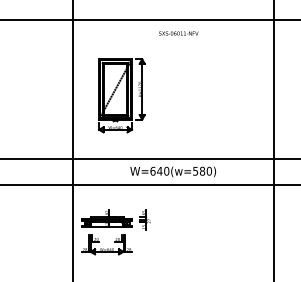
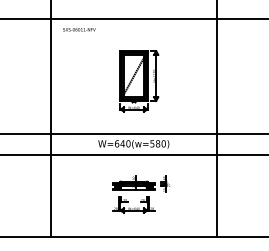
text: (178, 33) -> (79, 29), moved
part: (122, 96) -> (139, 81), moved
part: (114, 232) -> (140, 194), moved

